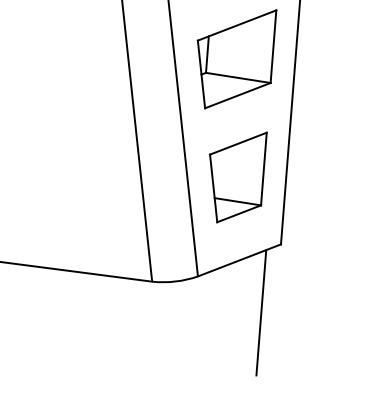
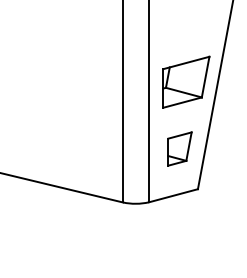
part: (241, 176) -> (179, 148), size x0.7
line: (260, 312) -> (182, 226), removed

